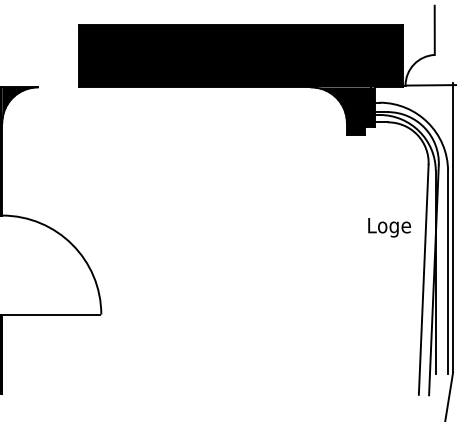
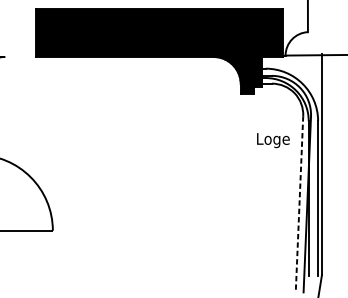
text: (389, 227) -> (273, 140), moved
line: (423, 280) -> (299, 204), solid -> dashed

